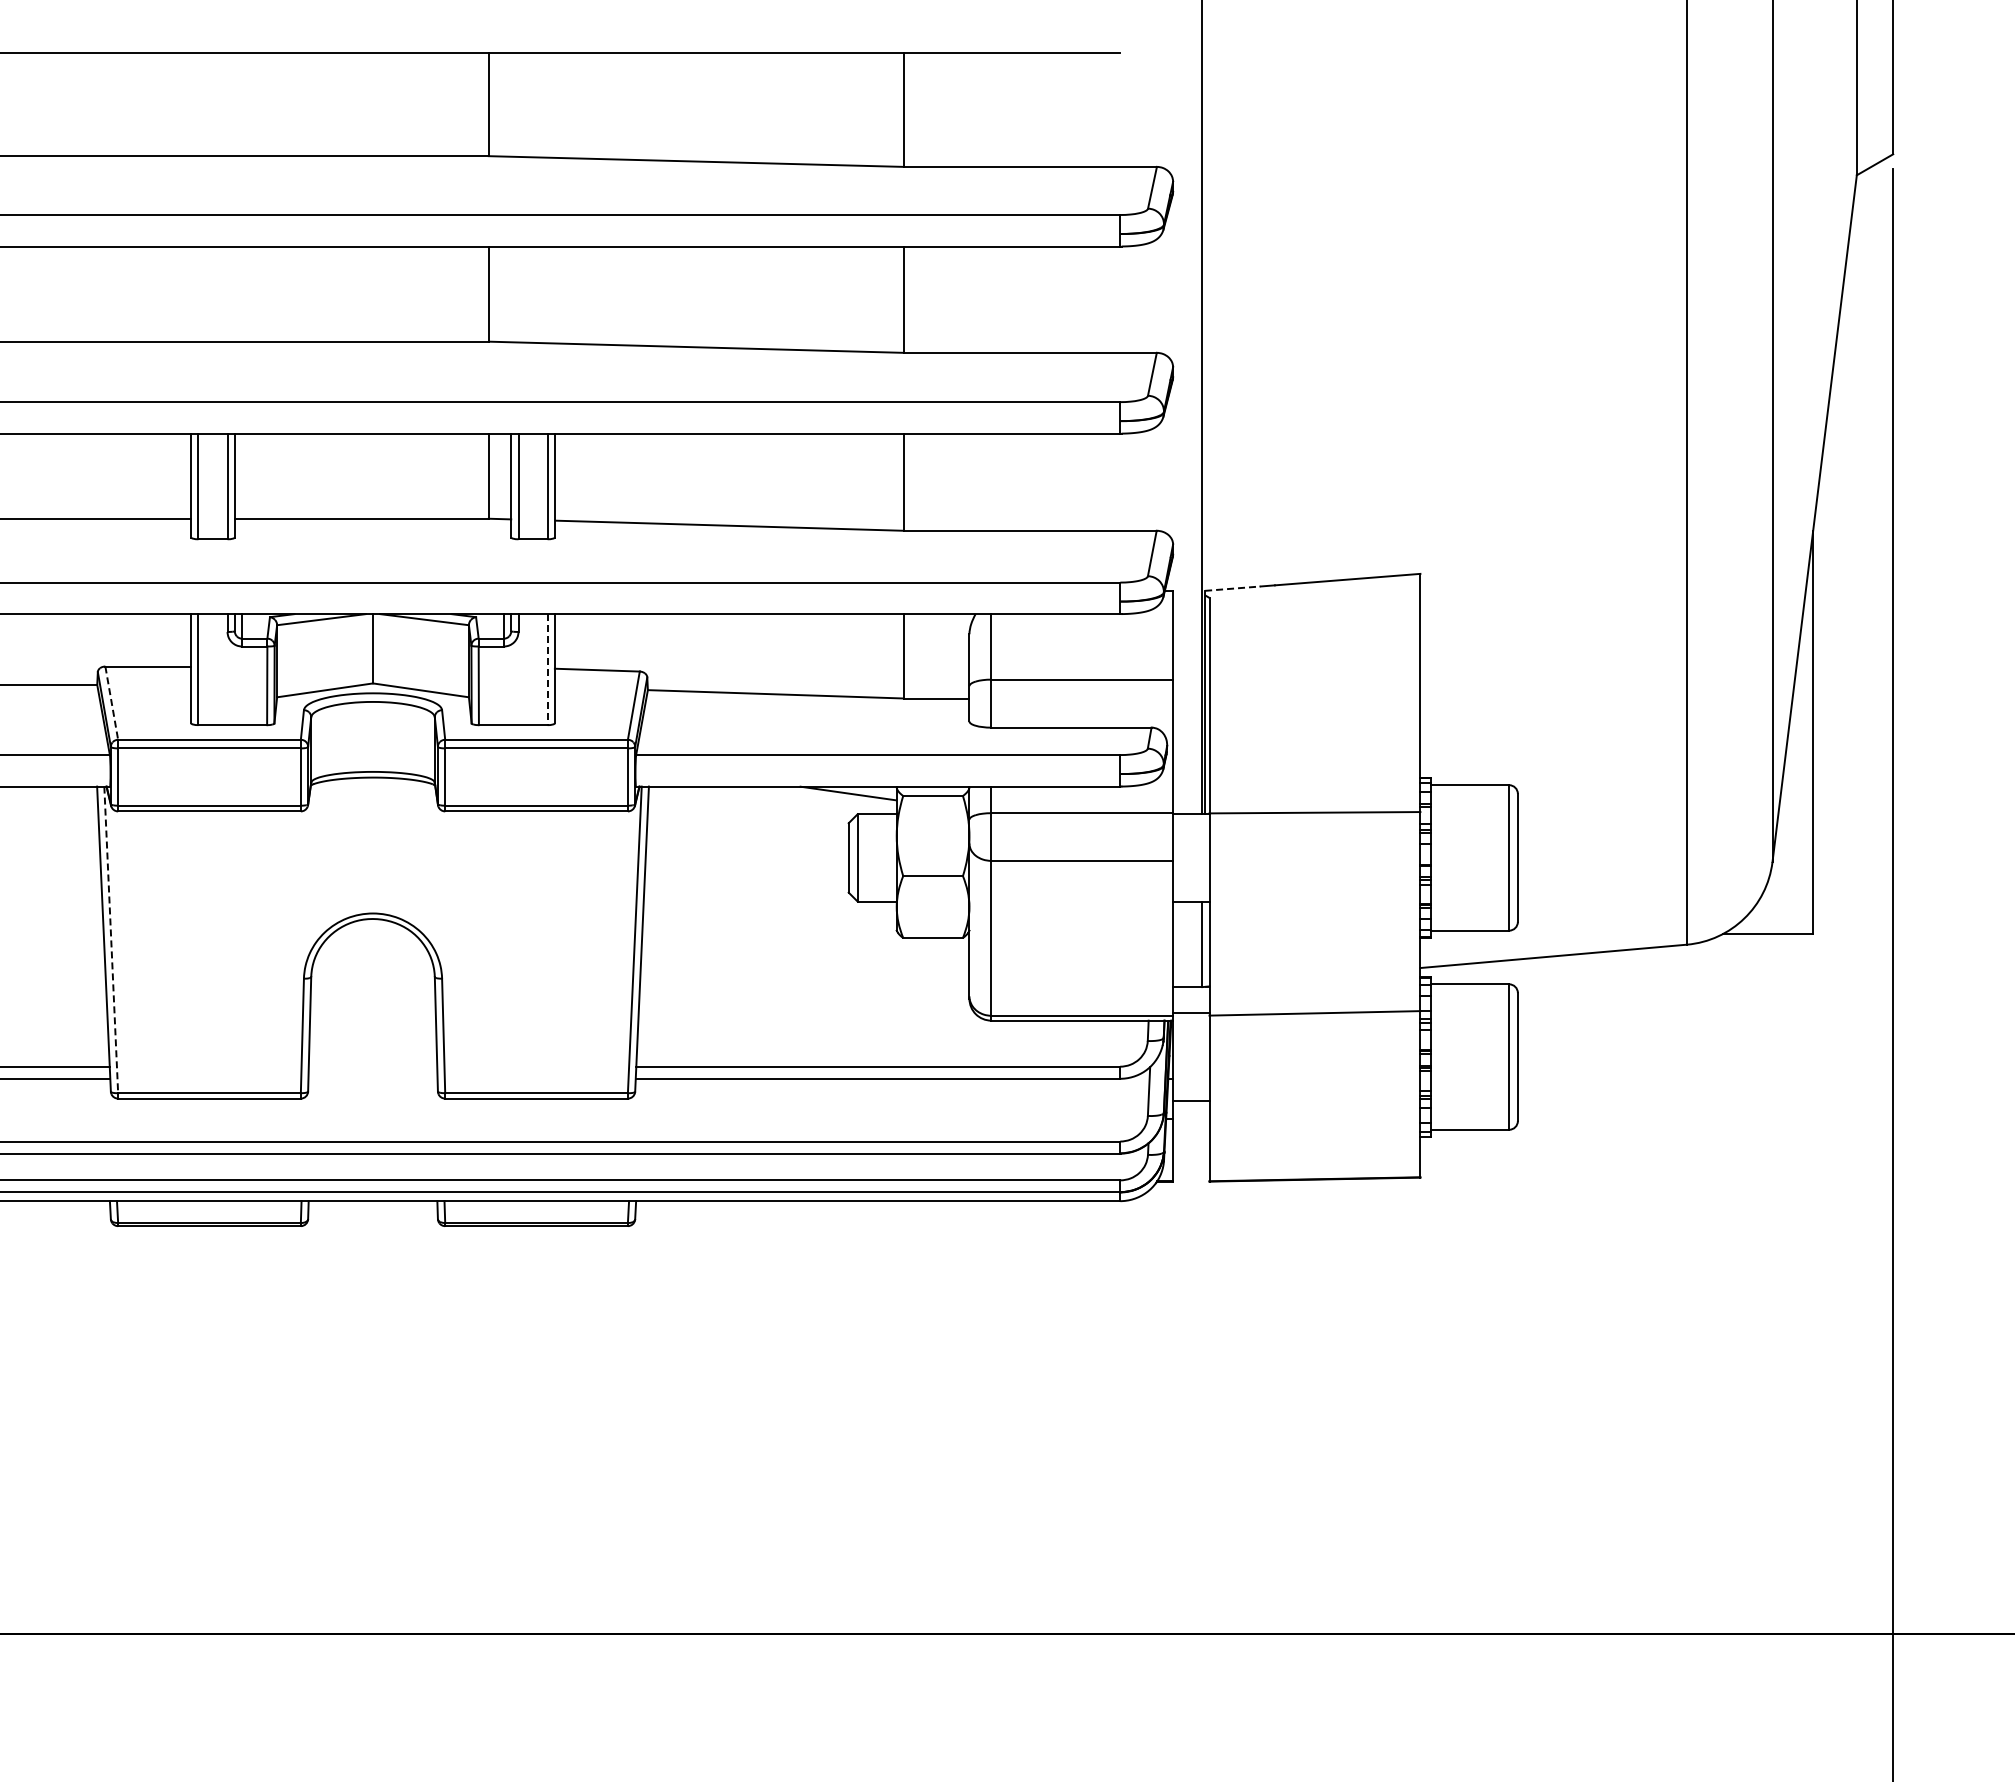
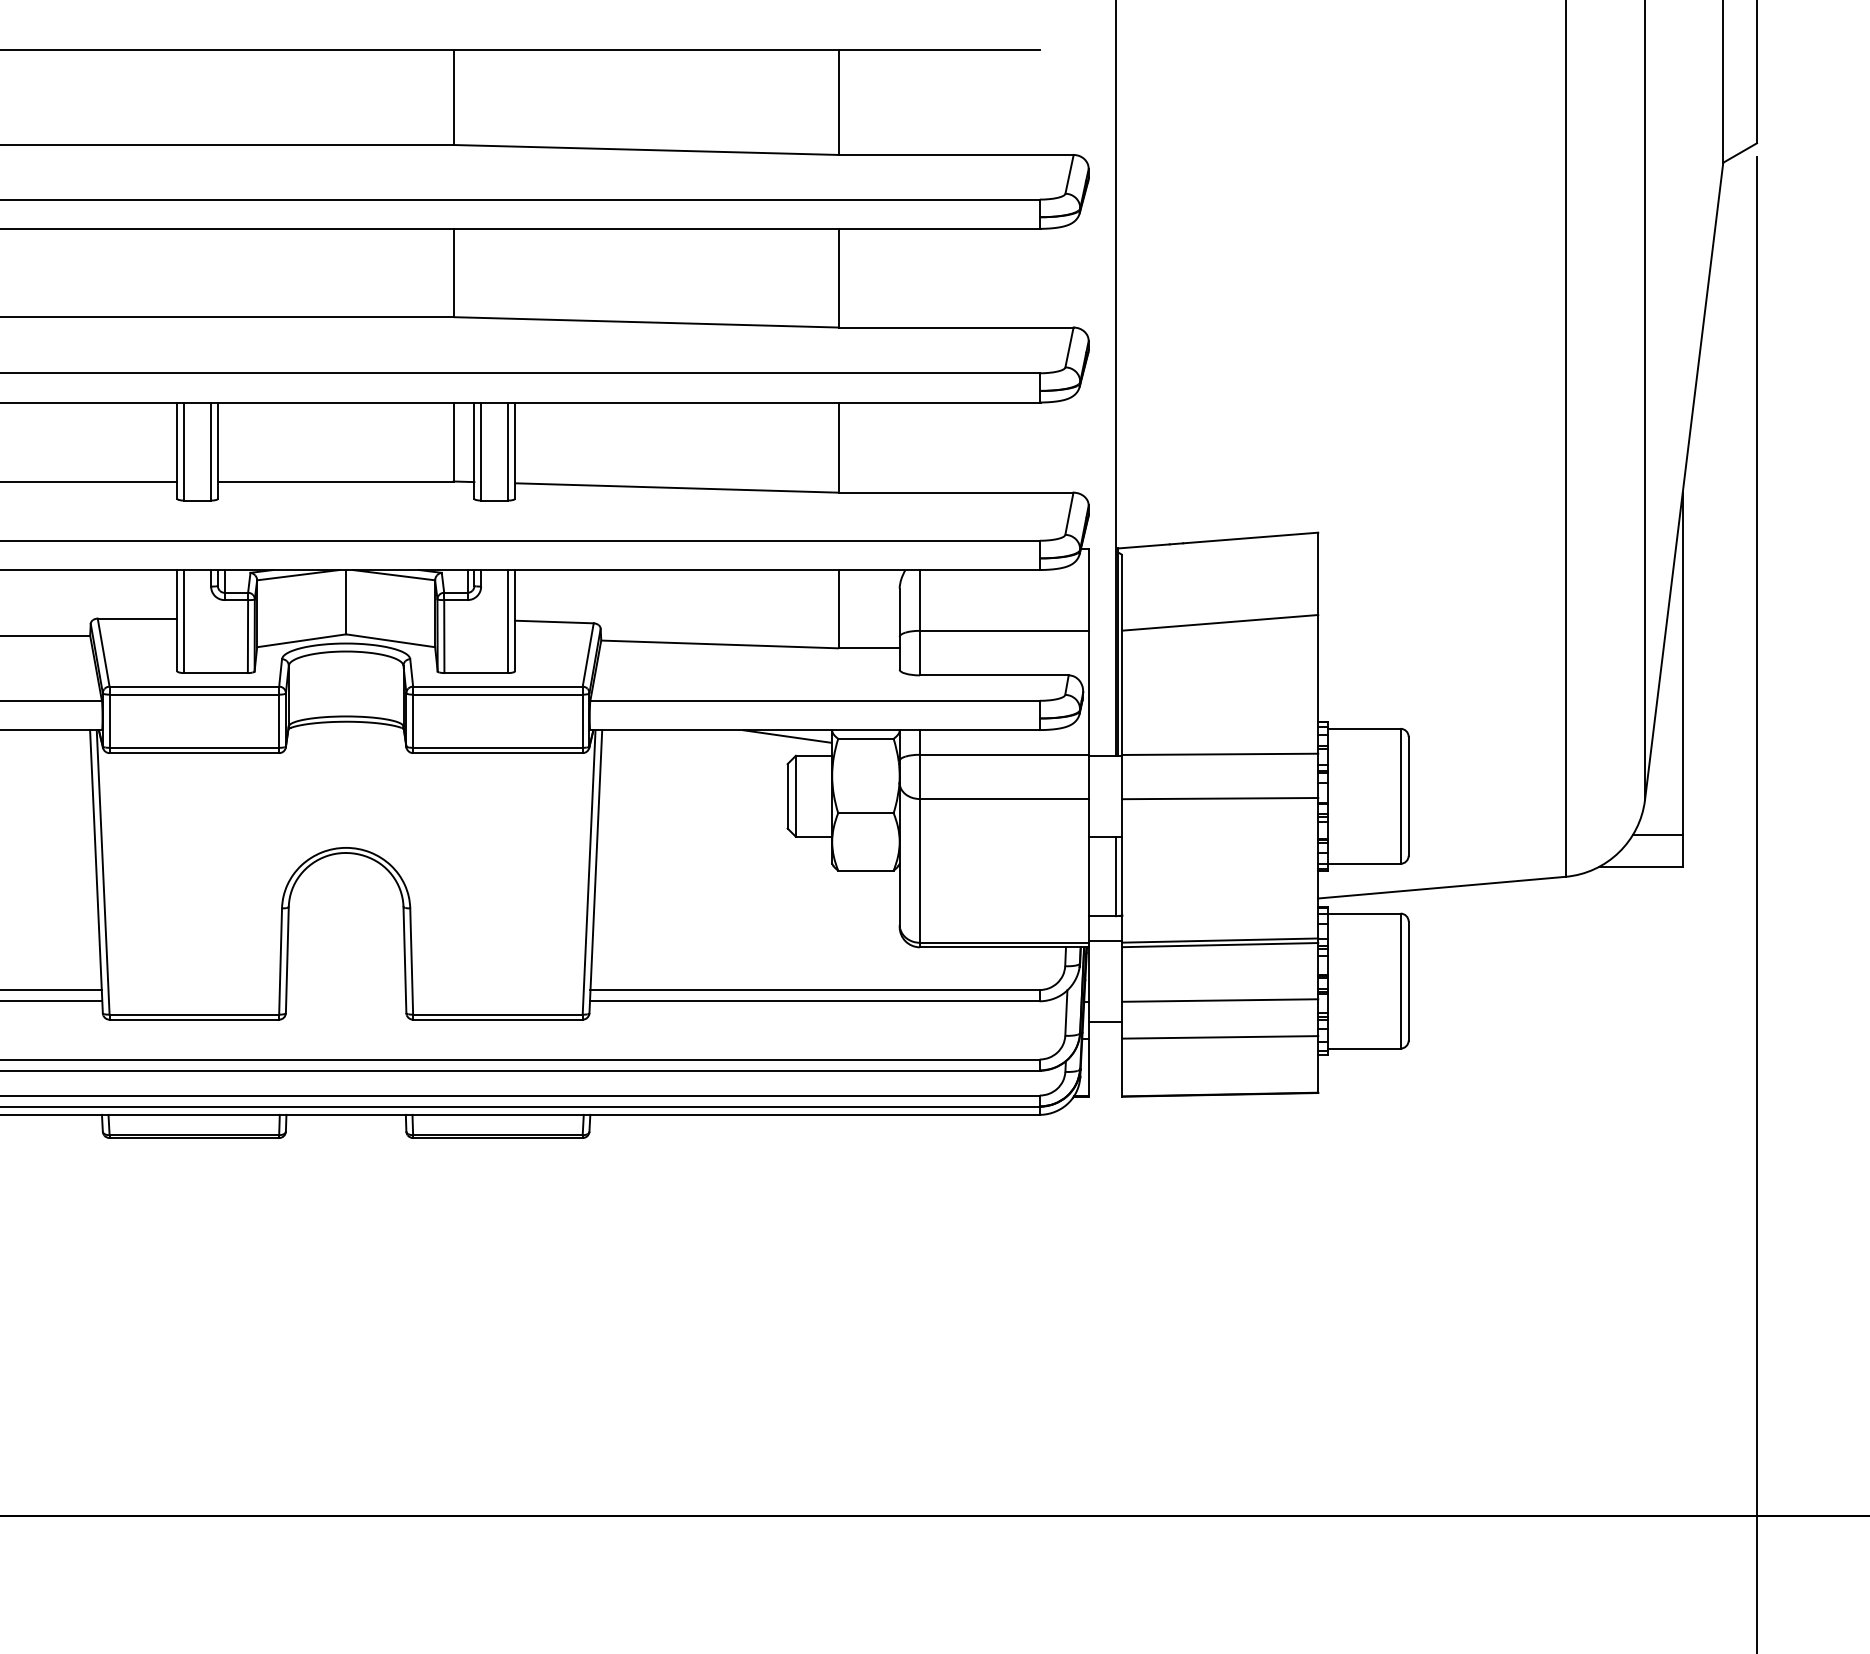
line: (1232, 588) -> (1143, 546), dashed -> solid
line: (547, 669) -> (508, 621), dashed -> solid
line: (1314, 670) -> (1219, 622), added
line: (111, 703) -> (103, 652), dashed -> solid
line: (1314, 860) -> (1219, 798), added
line: (1786, 900) -> (1657, 835), added
line: (111, 940) -> (103, 872), dashed -> solid
line: (1314, 1018) -> (1219, 945), added
line: (1314, 1077) -> (1219, 1000), added
line: (1314, 1117) -> (1219, 1037), added

